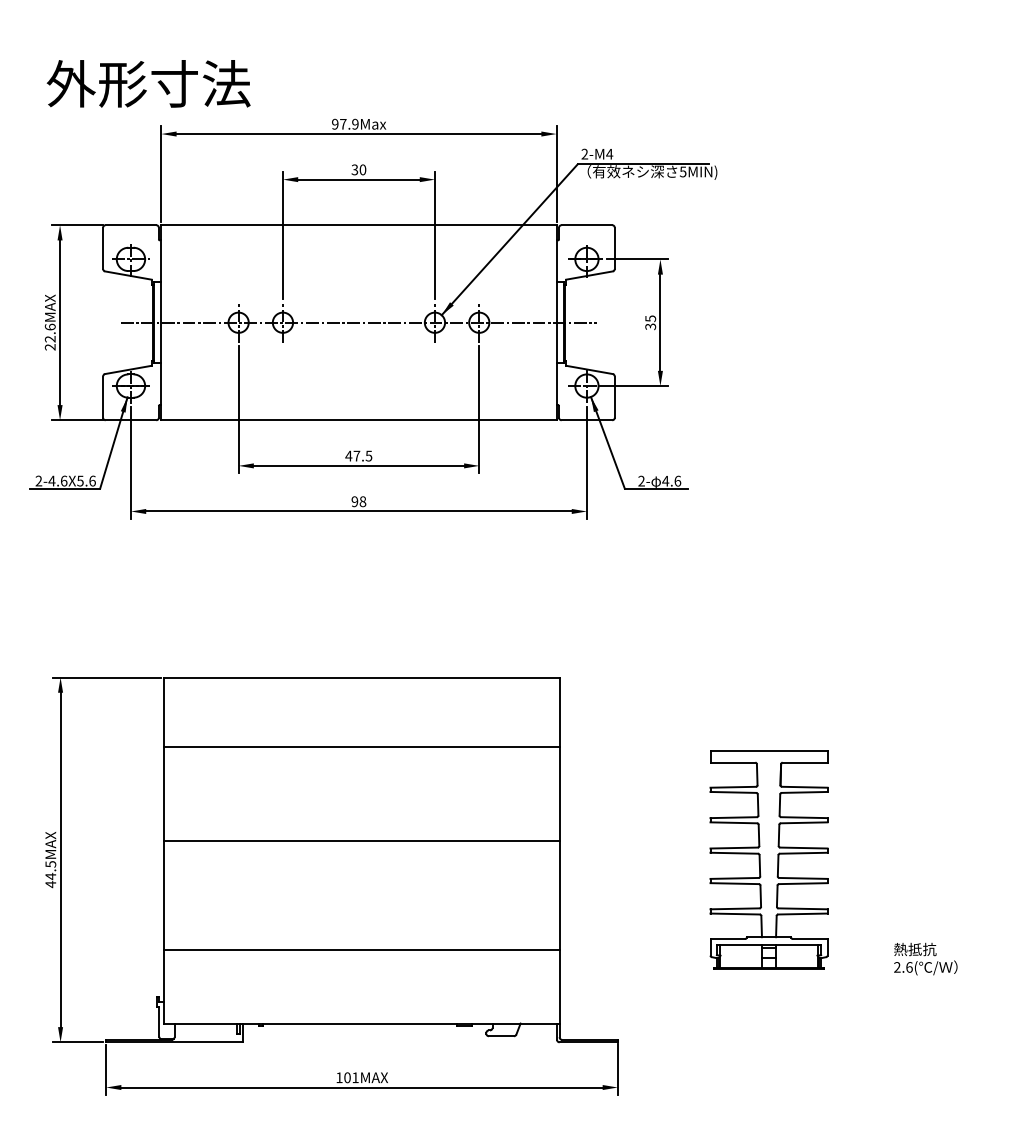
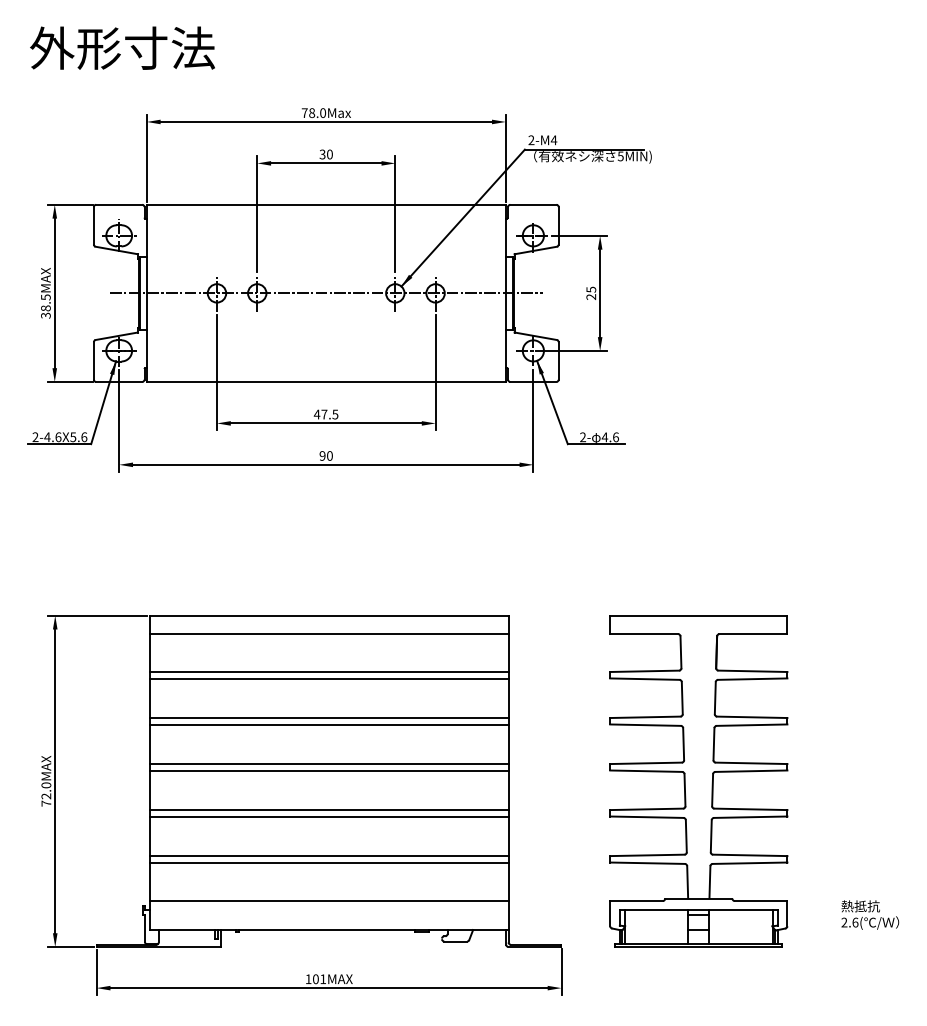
text: (148, 83) -> (122, 47), moved
text: (345, 123) -> (314, 112), 97.9Max -> 78.0Max
text: (651, 326) -> (592, 296), 35 -> 25
text: (49, 336) -> (45, 305), 22.6MAX -> 38.5MAX
text: (362, 501) -> (329, 455), 98 -> 90
line: (361, 697) -> (328, 633), added
line: (361, 739) -> (328, 671), added
line: (361, 790) -> (328, 718), added
line: (361, 797) -> (328, 724), added
line: (361, 848) -> (328, 770), added
part: (768, 859) -> (698, 780), size x1.67
text: (50, 874) -> (46, 794), 44.5MAX -> 72.0MAX
line: (361, 891) -> (328, 810), added
line: (361, 898) -> (328, 816), added
line: (361, 942) -> (328, 856), added
text: (925, 958) -> (870, 914), moved
line: (361, 991) -> (328, 900), added

